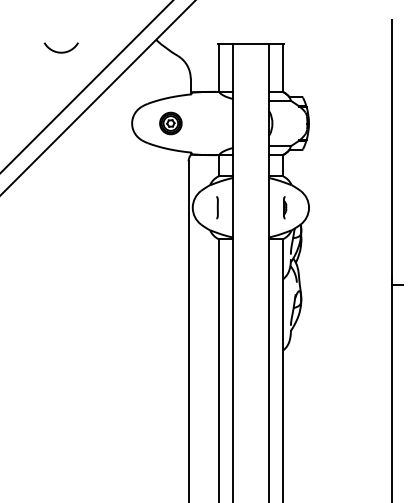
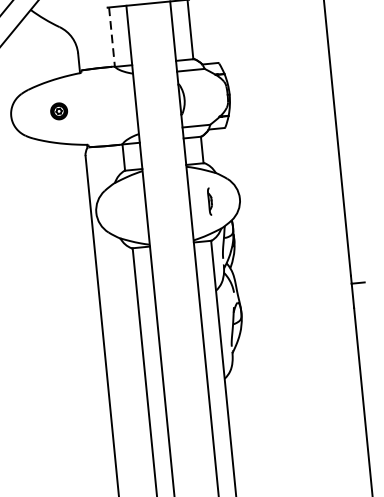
line: (219, 68) -> (112, 37), solid -> dashed
part: (170, 123) -> (58, 111), size x0.6
line: (217, 207) -> (126, 209), removed

